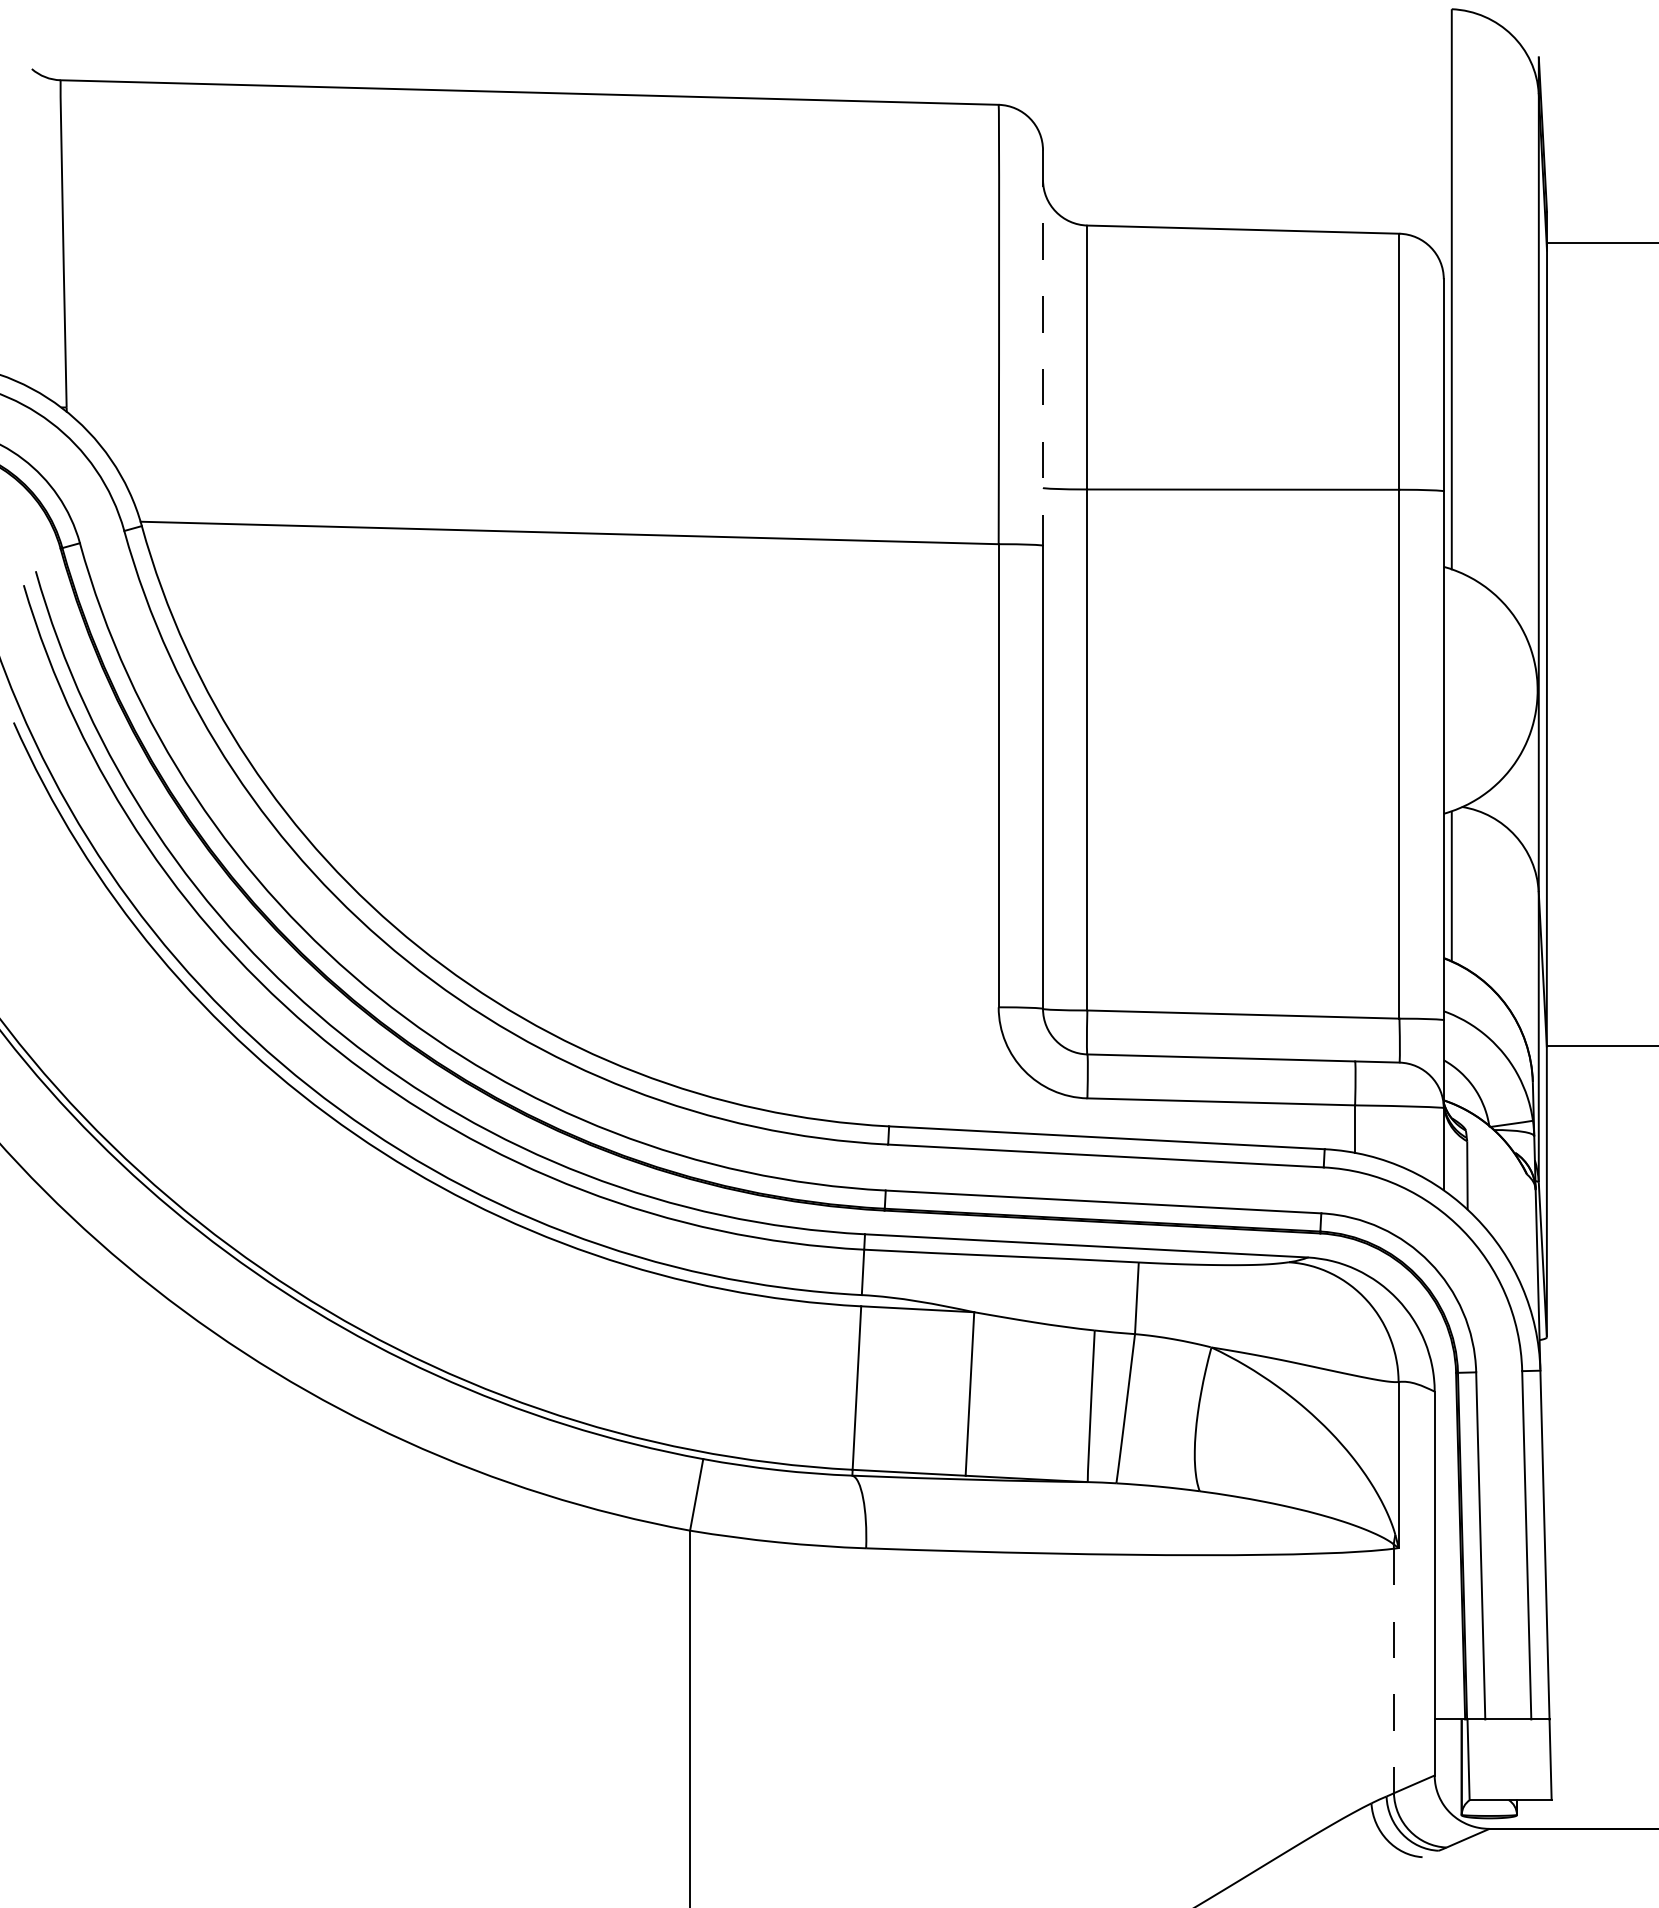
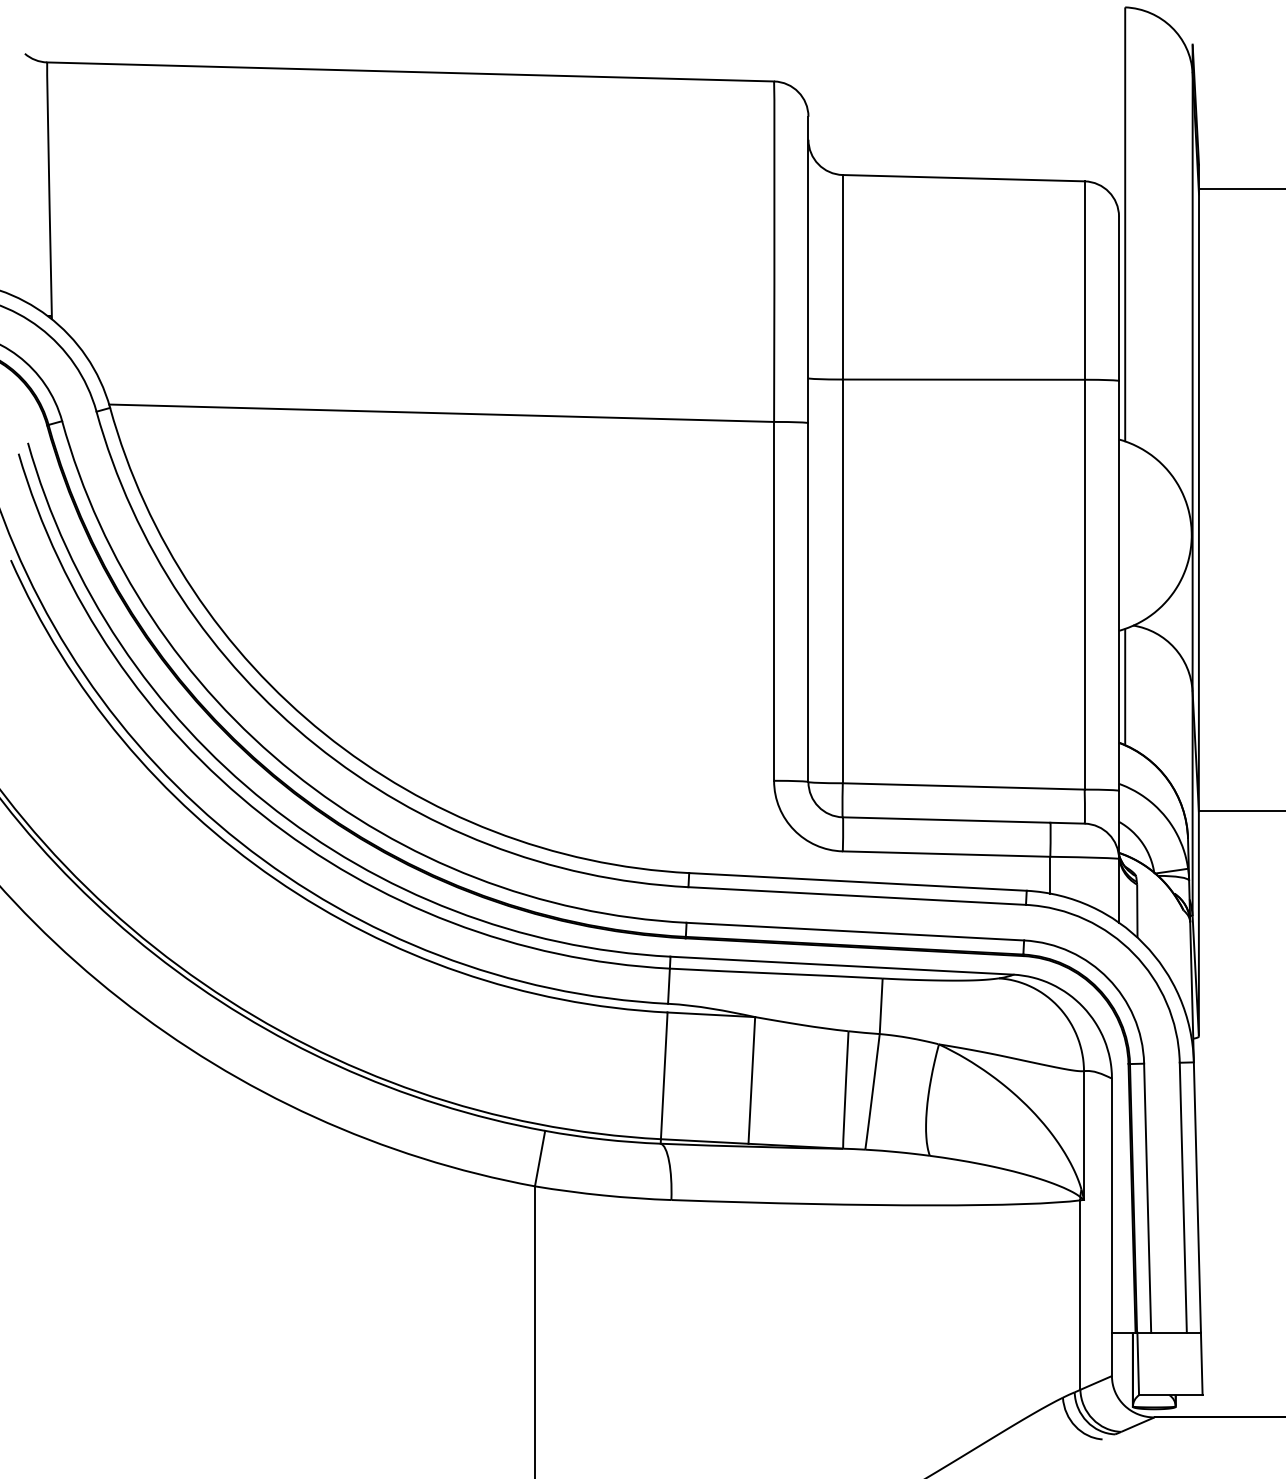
line: (1043, 348) -> (808, 270), dashed -> solid
line: (1393, 1671) -> (1080, 1295), dashed -> solid

